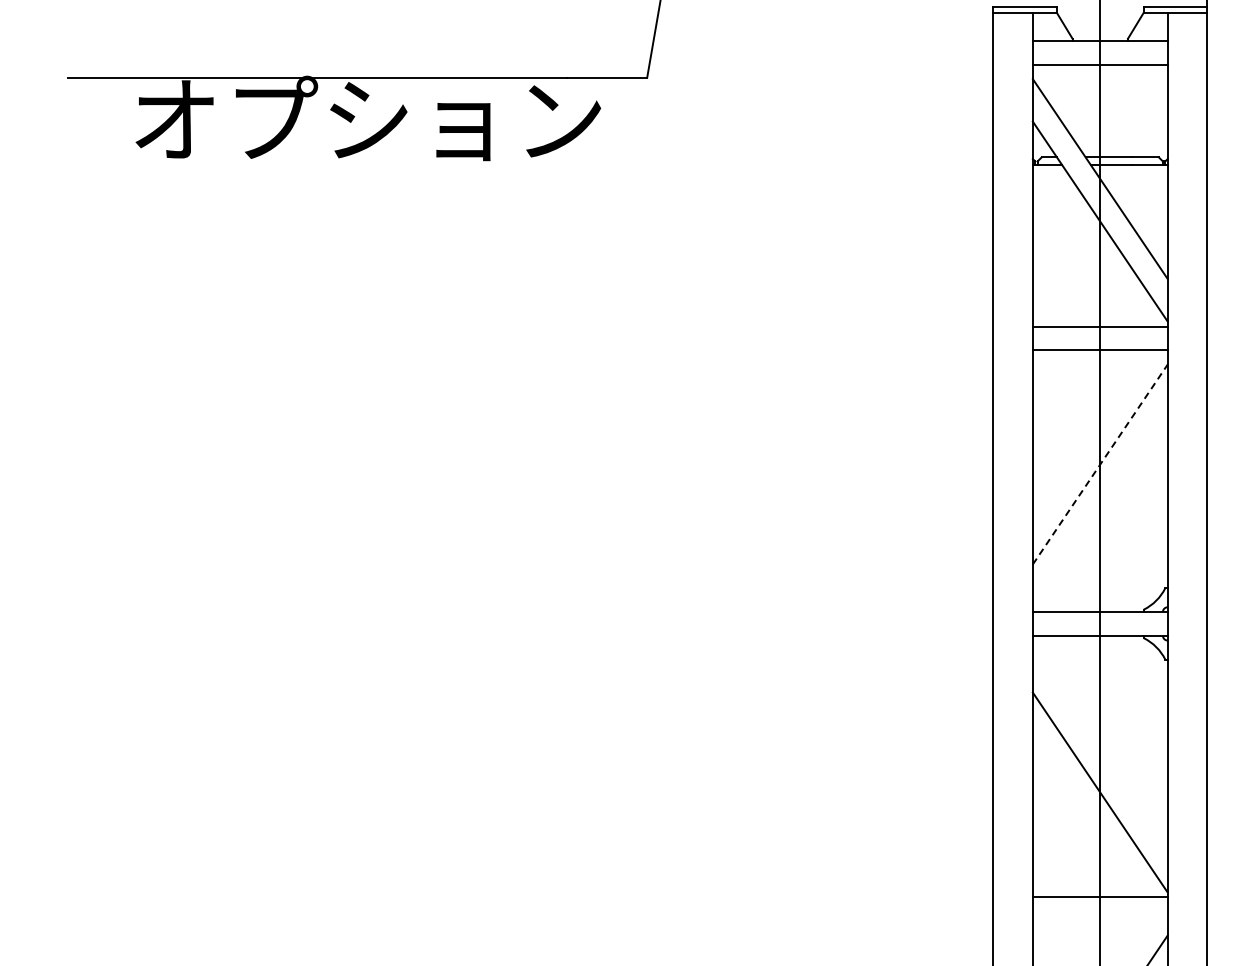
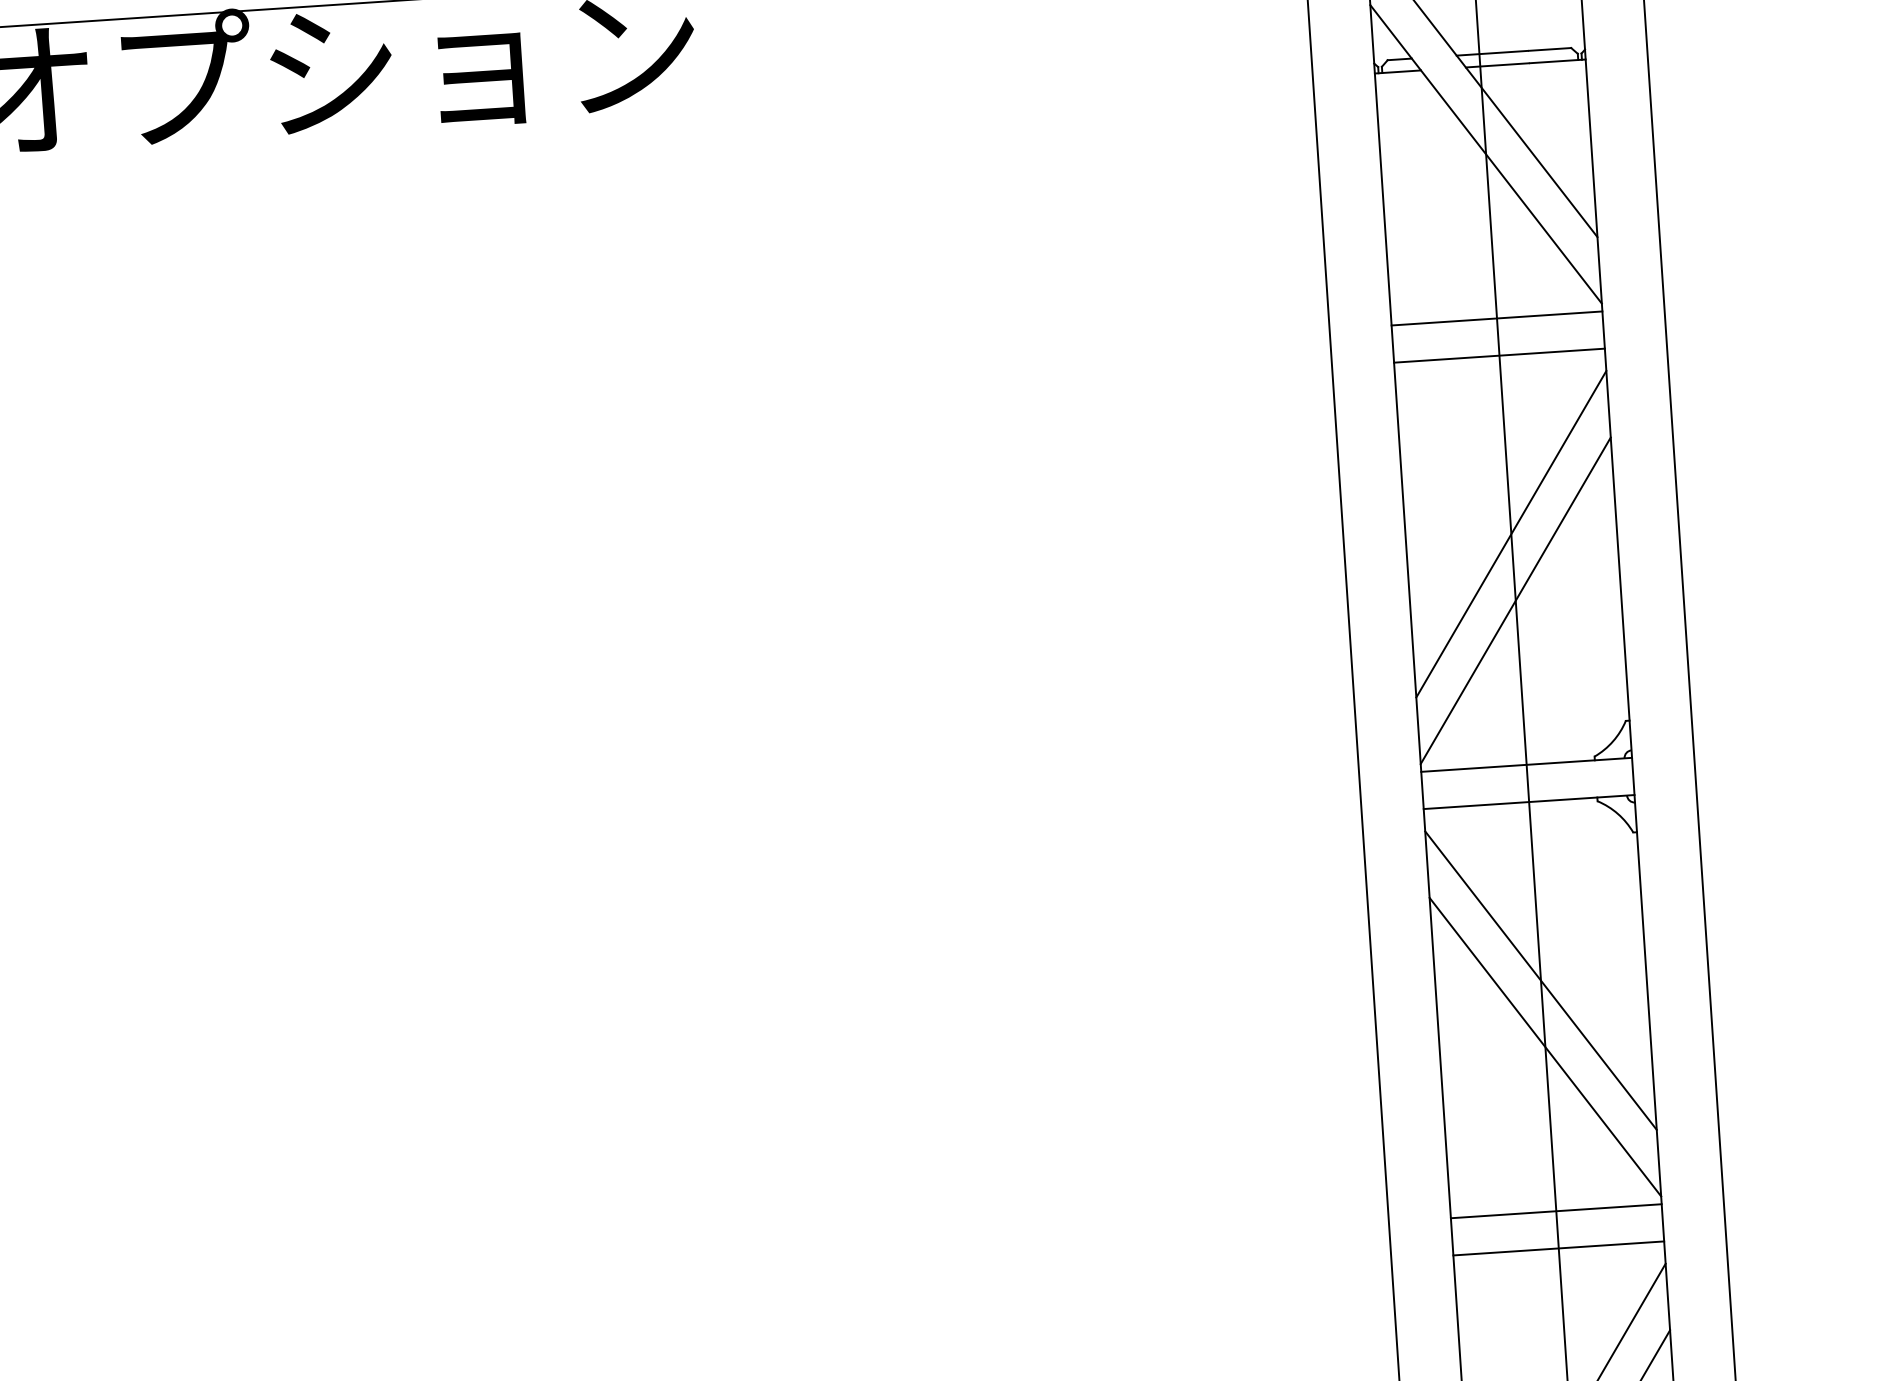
line: (1100, 464) -> (1511, 534), dashed -> solid
line: (1099, 507) -> (1514, 601), added
line: (1099, 749) -> (1539, 979), added
line: (1099, 921) -> (1557, 1248), added

